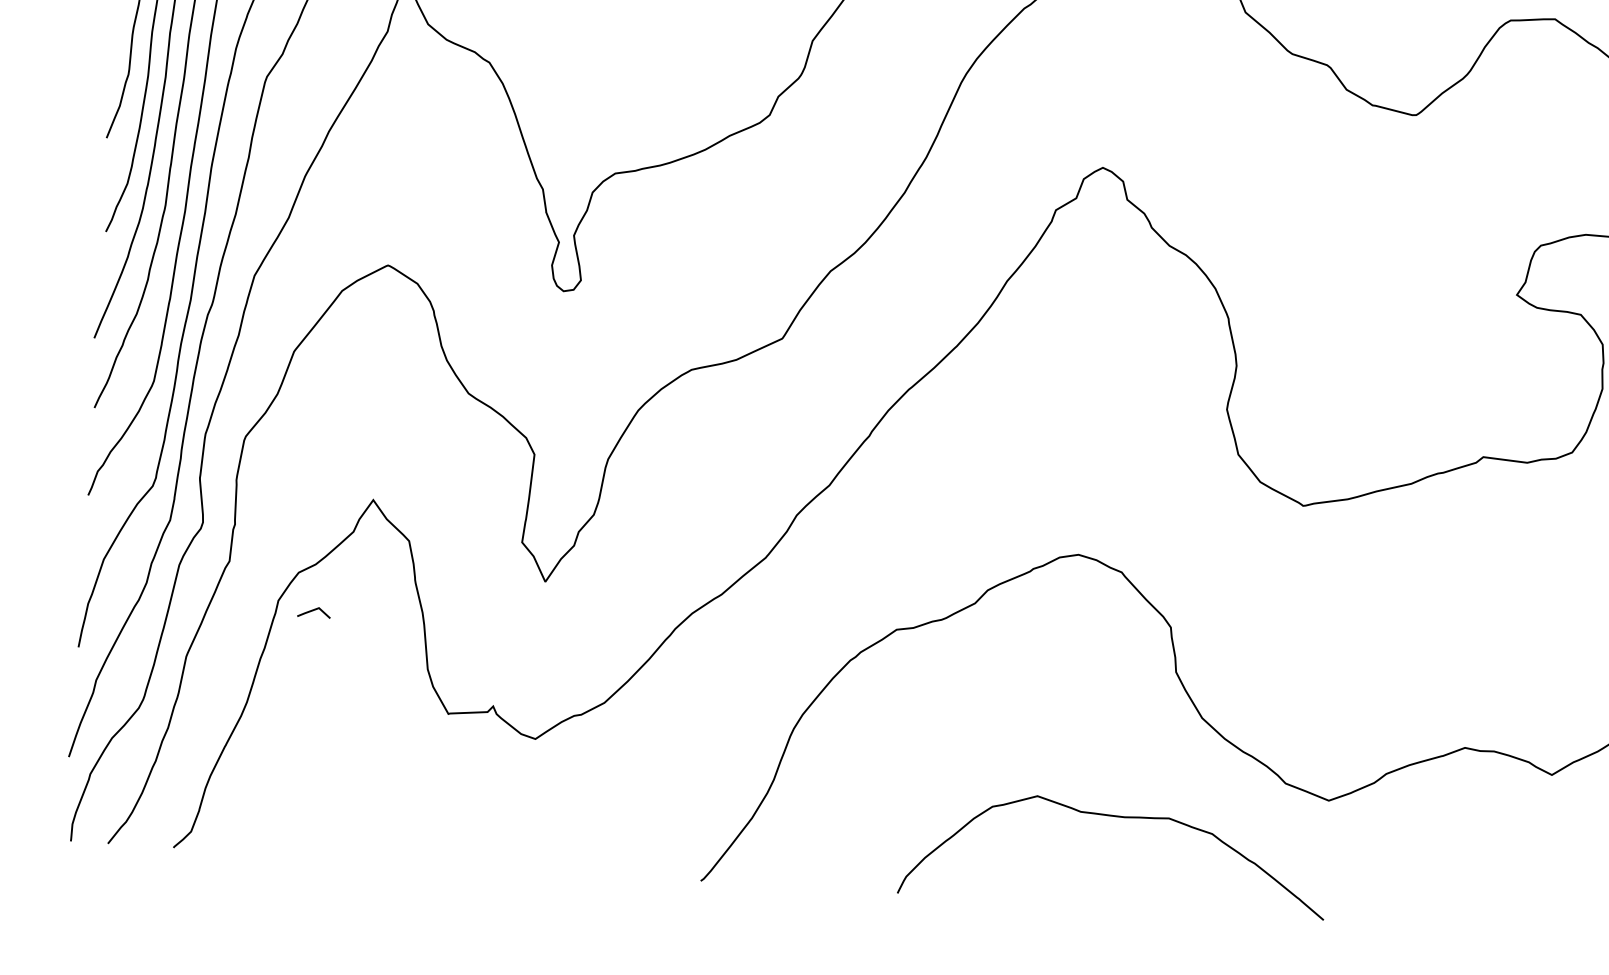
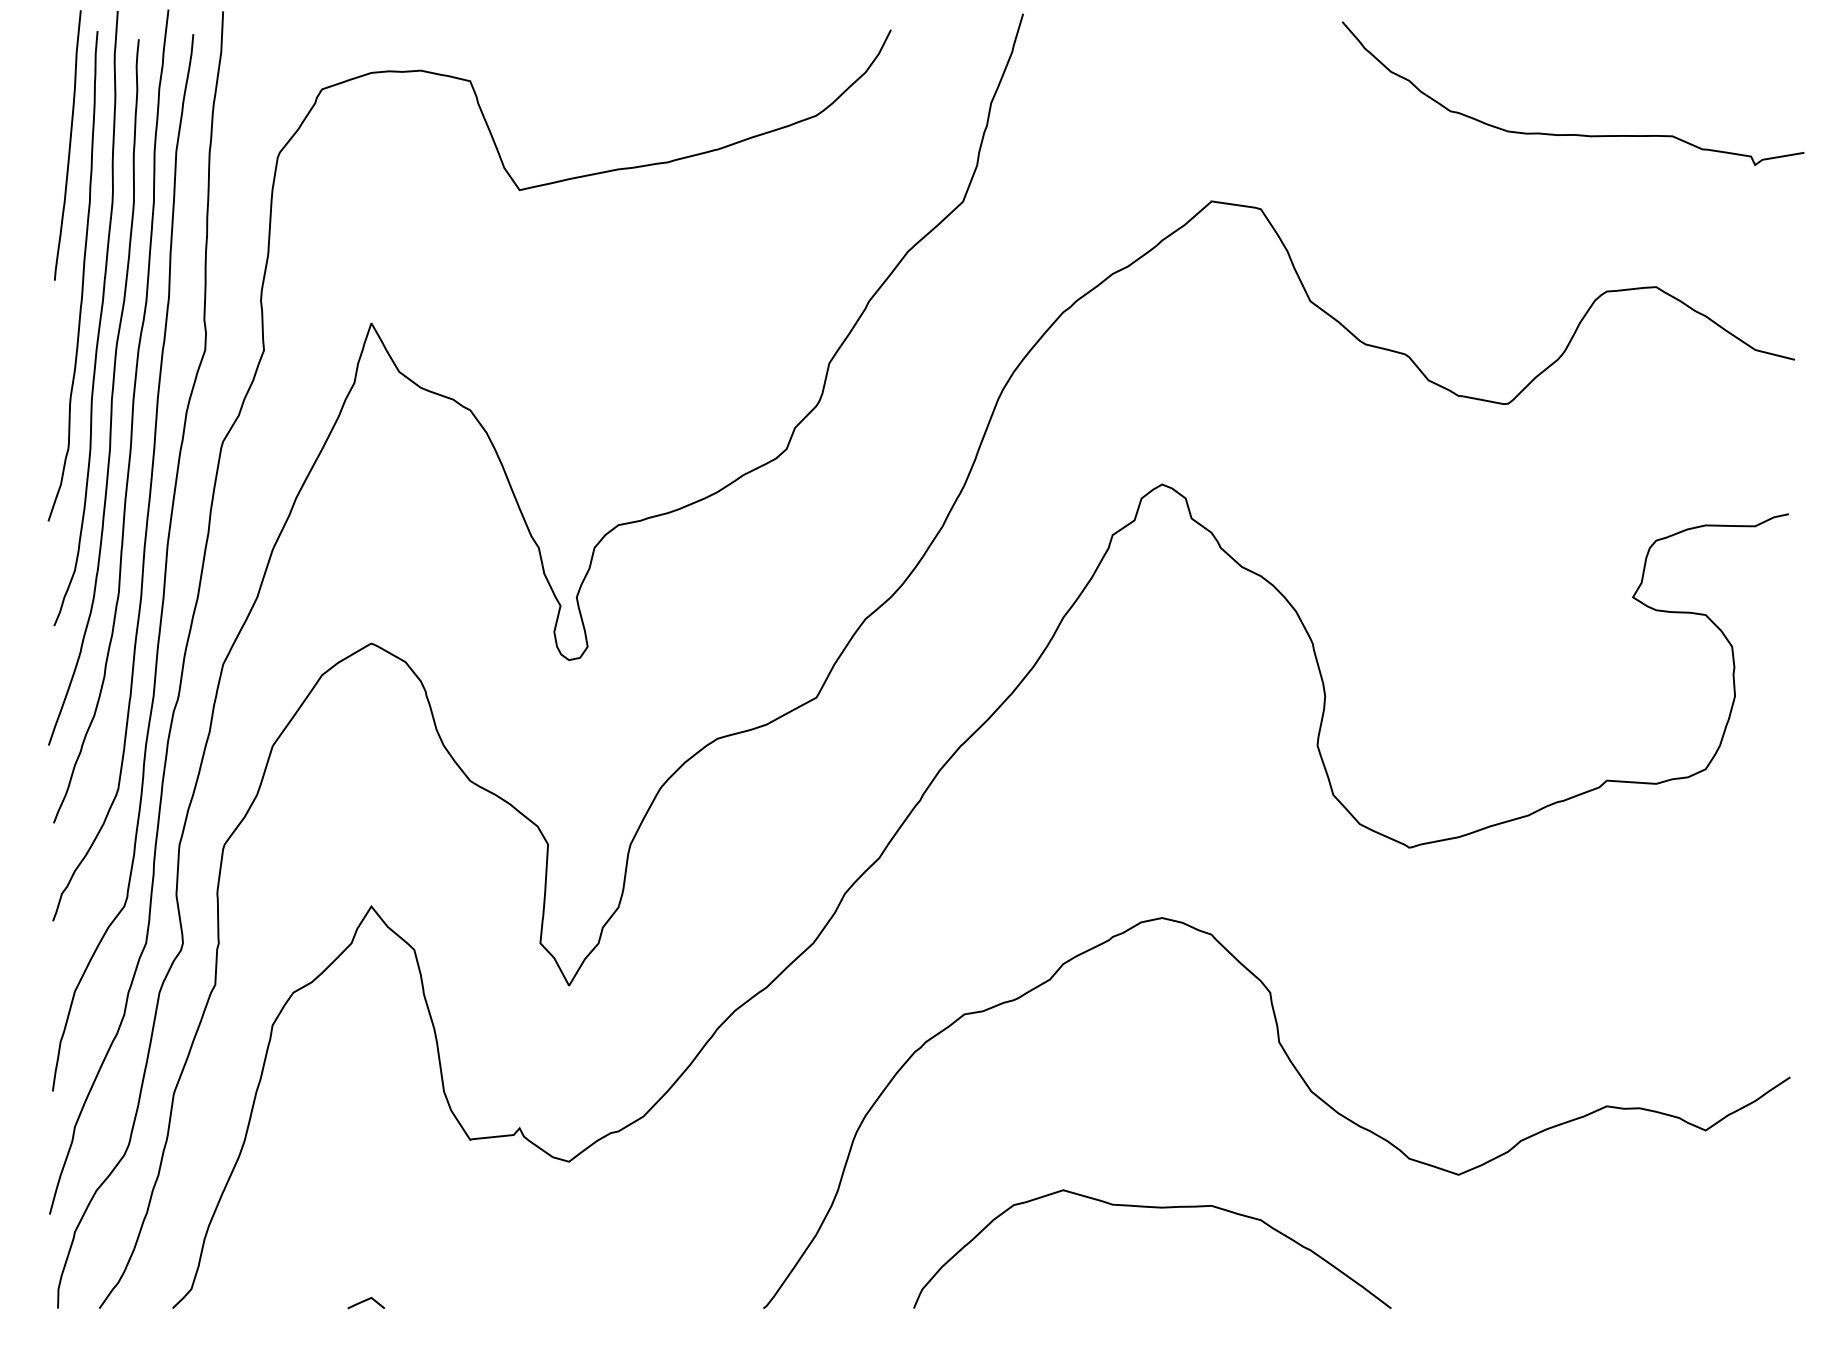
line: (313, 611) -> (365, 1301), moved
curve: (1117, 817) -> (1153, 1208), moved

